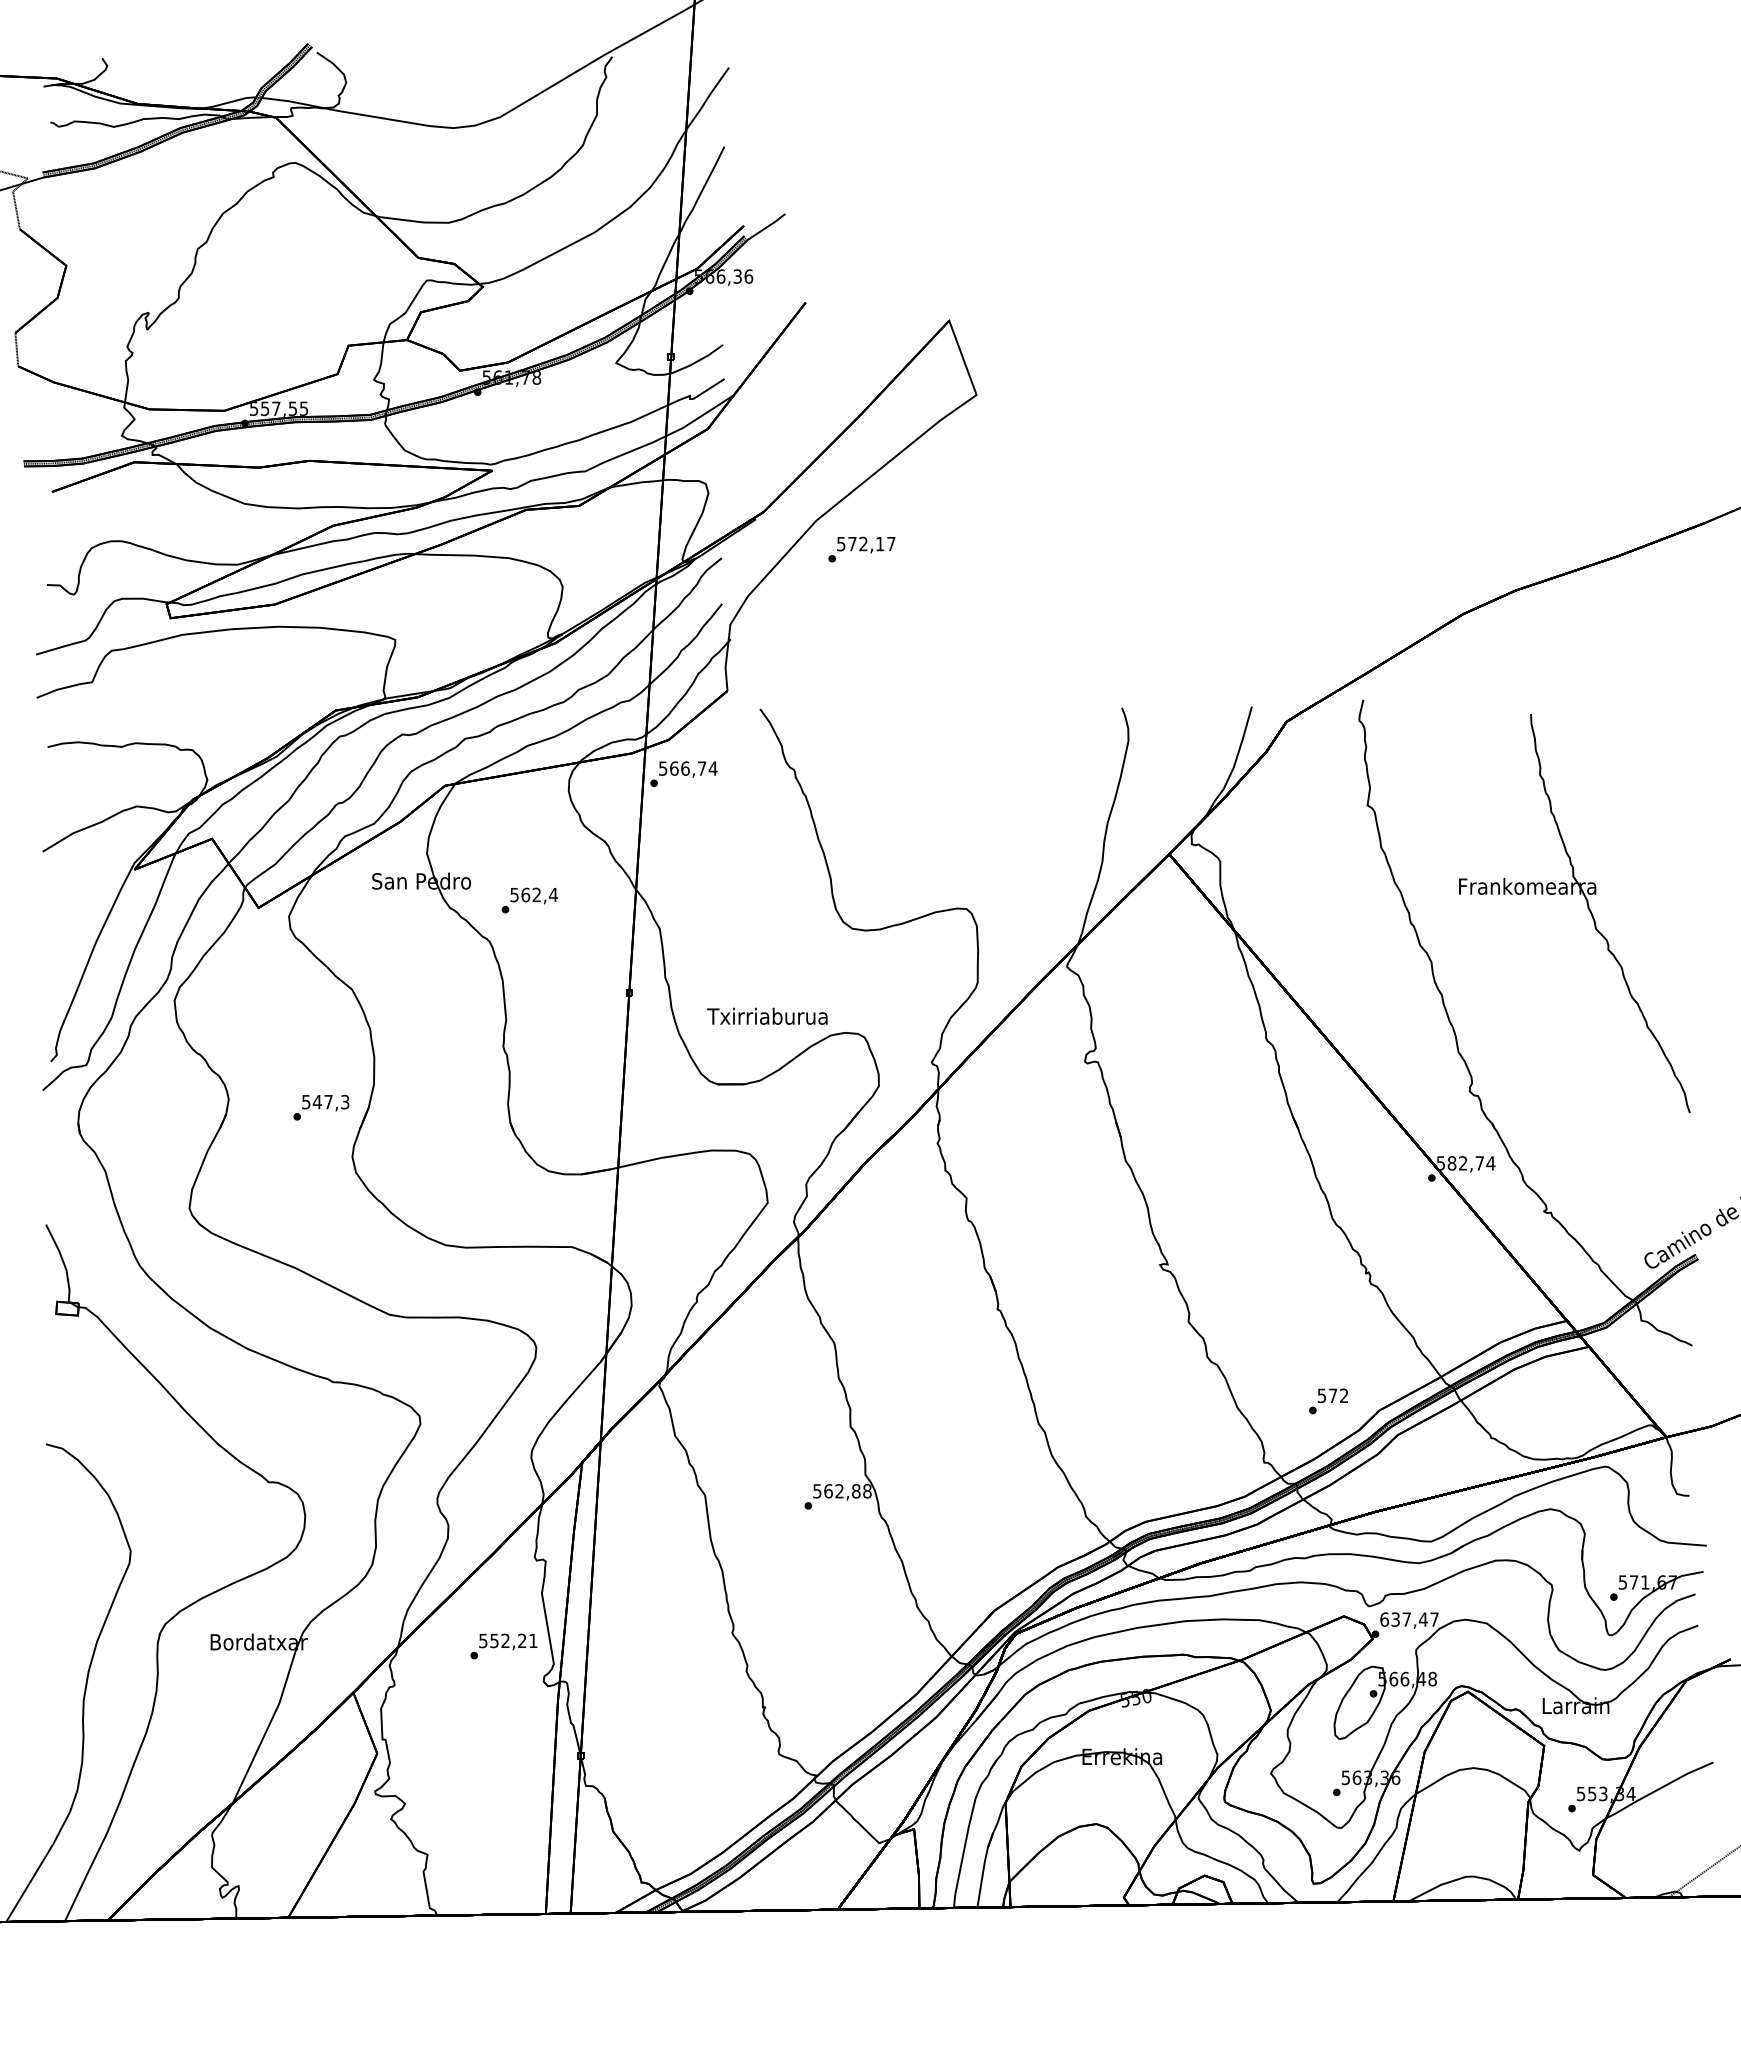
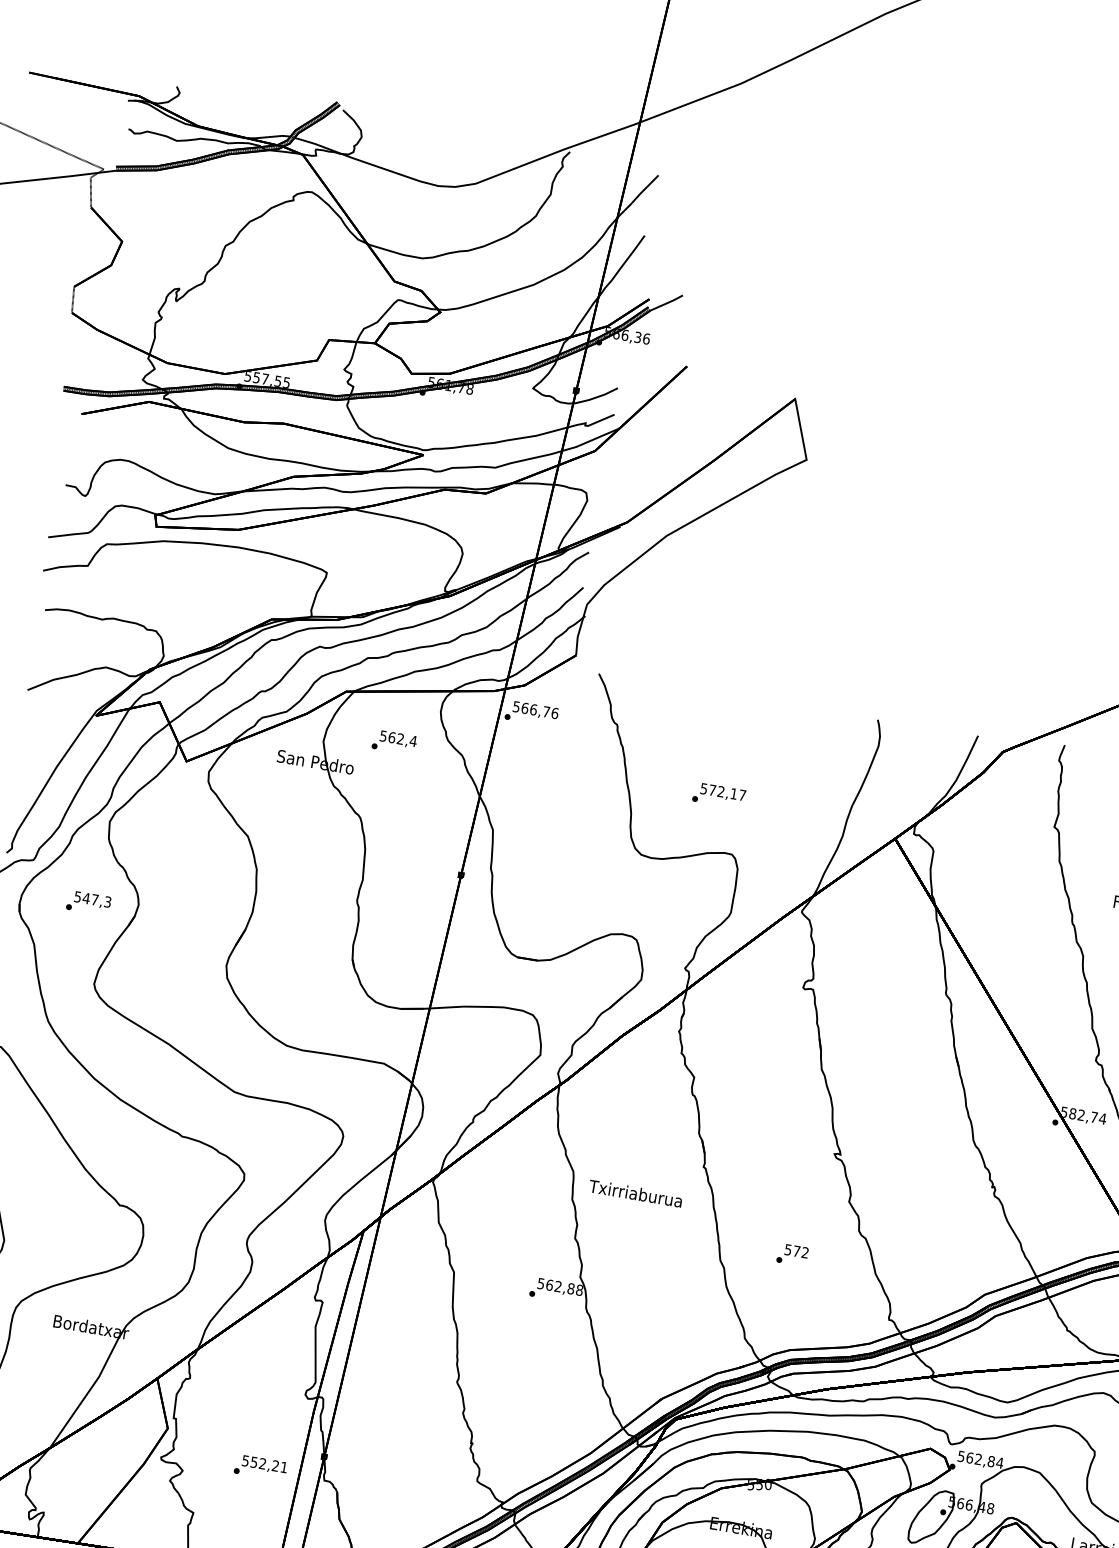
text: (861, 549) -> (718, 795), moved
text: (712, 768) -> (554, 713), 566,74 -> 566,76
text: (529, 900) -> (394, 742), moved
text: (767, 1015) -> (635, 1192), moved
text: (321, 1107) -> (88, 903), moved
text: (1328, 1401) -> (792, 1255), moved
text: (1409, 1619) -> (980, 1459), 637,47 -> 562,84
text: (503, 1646) -> (260, 1467), moved

